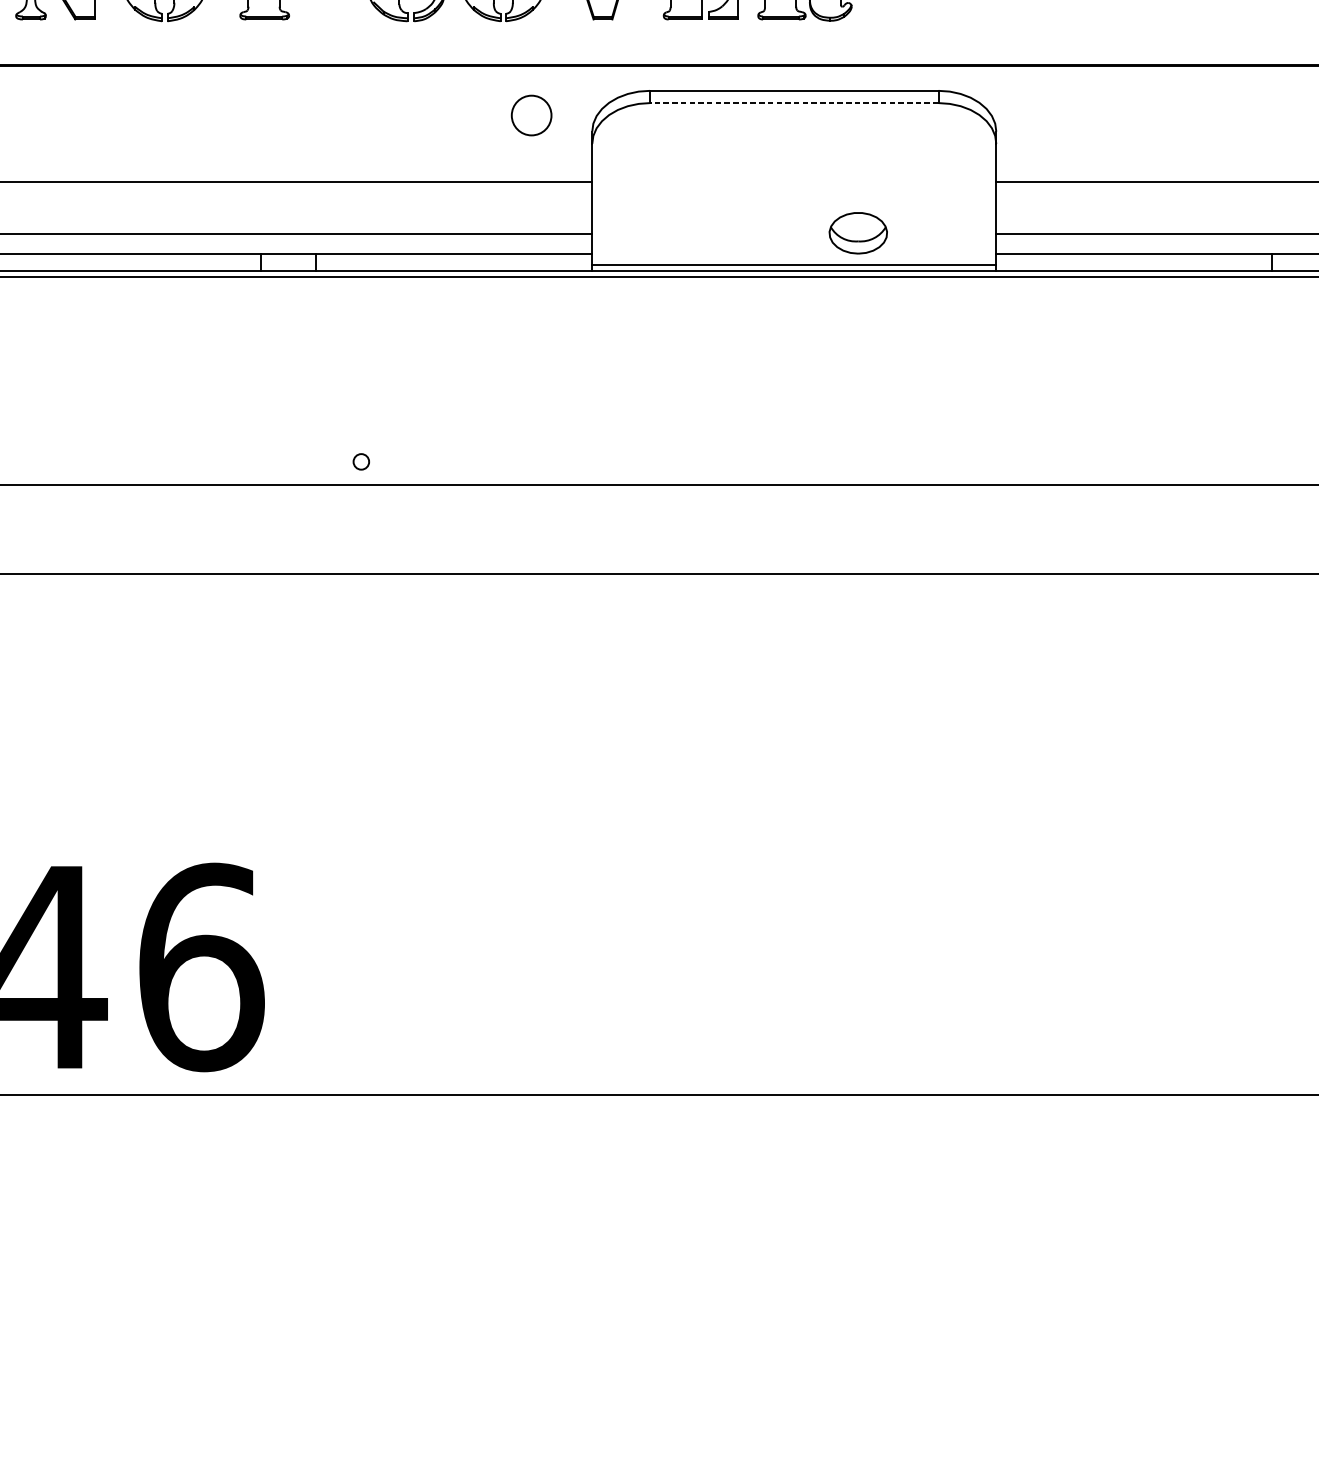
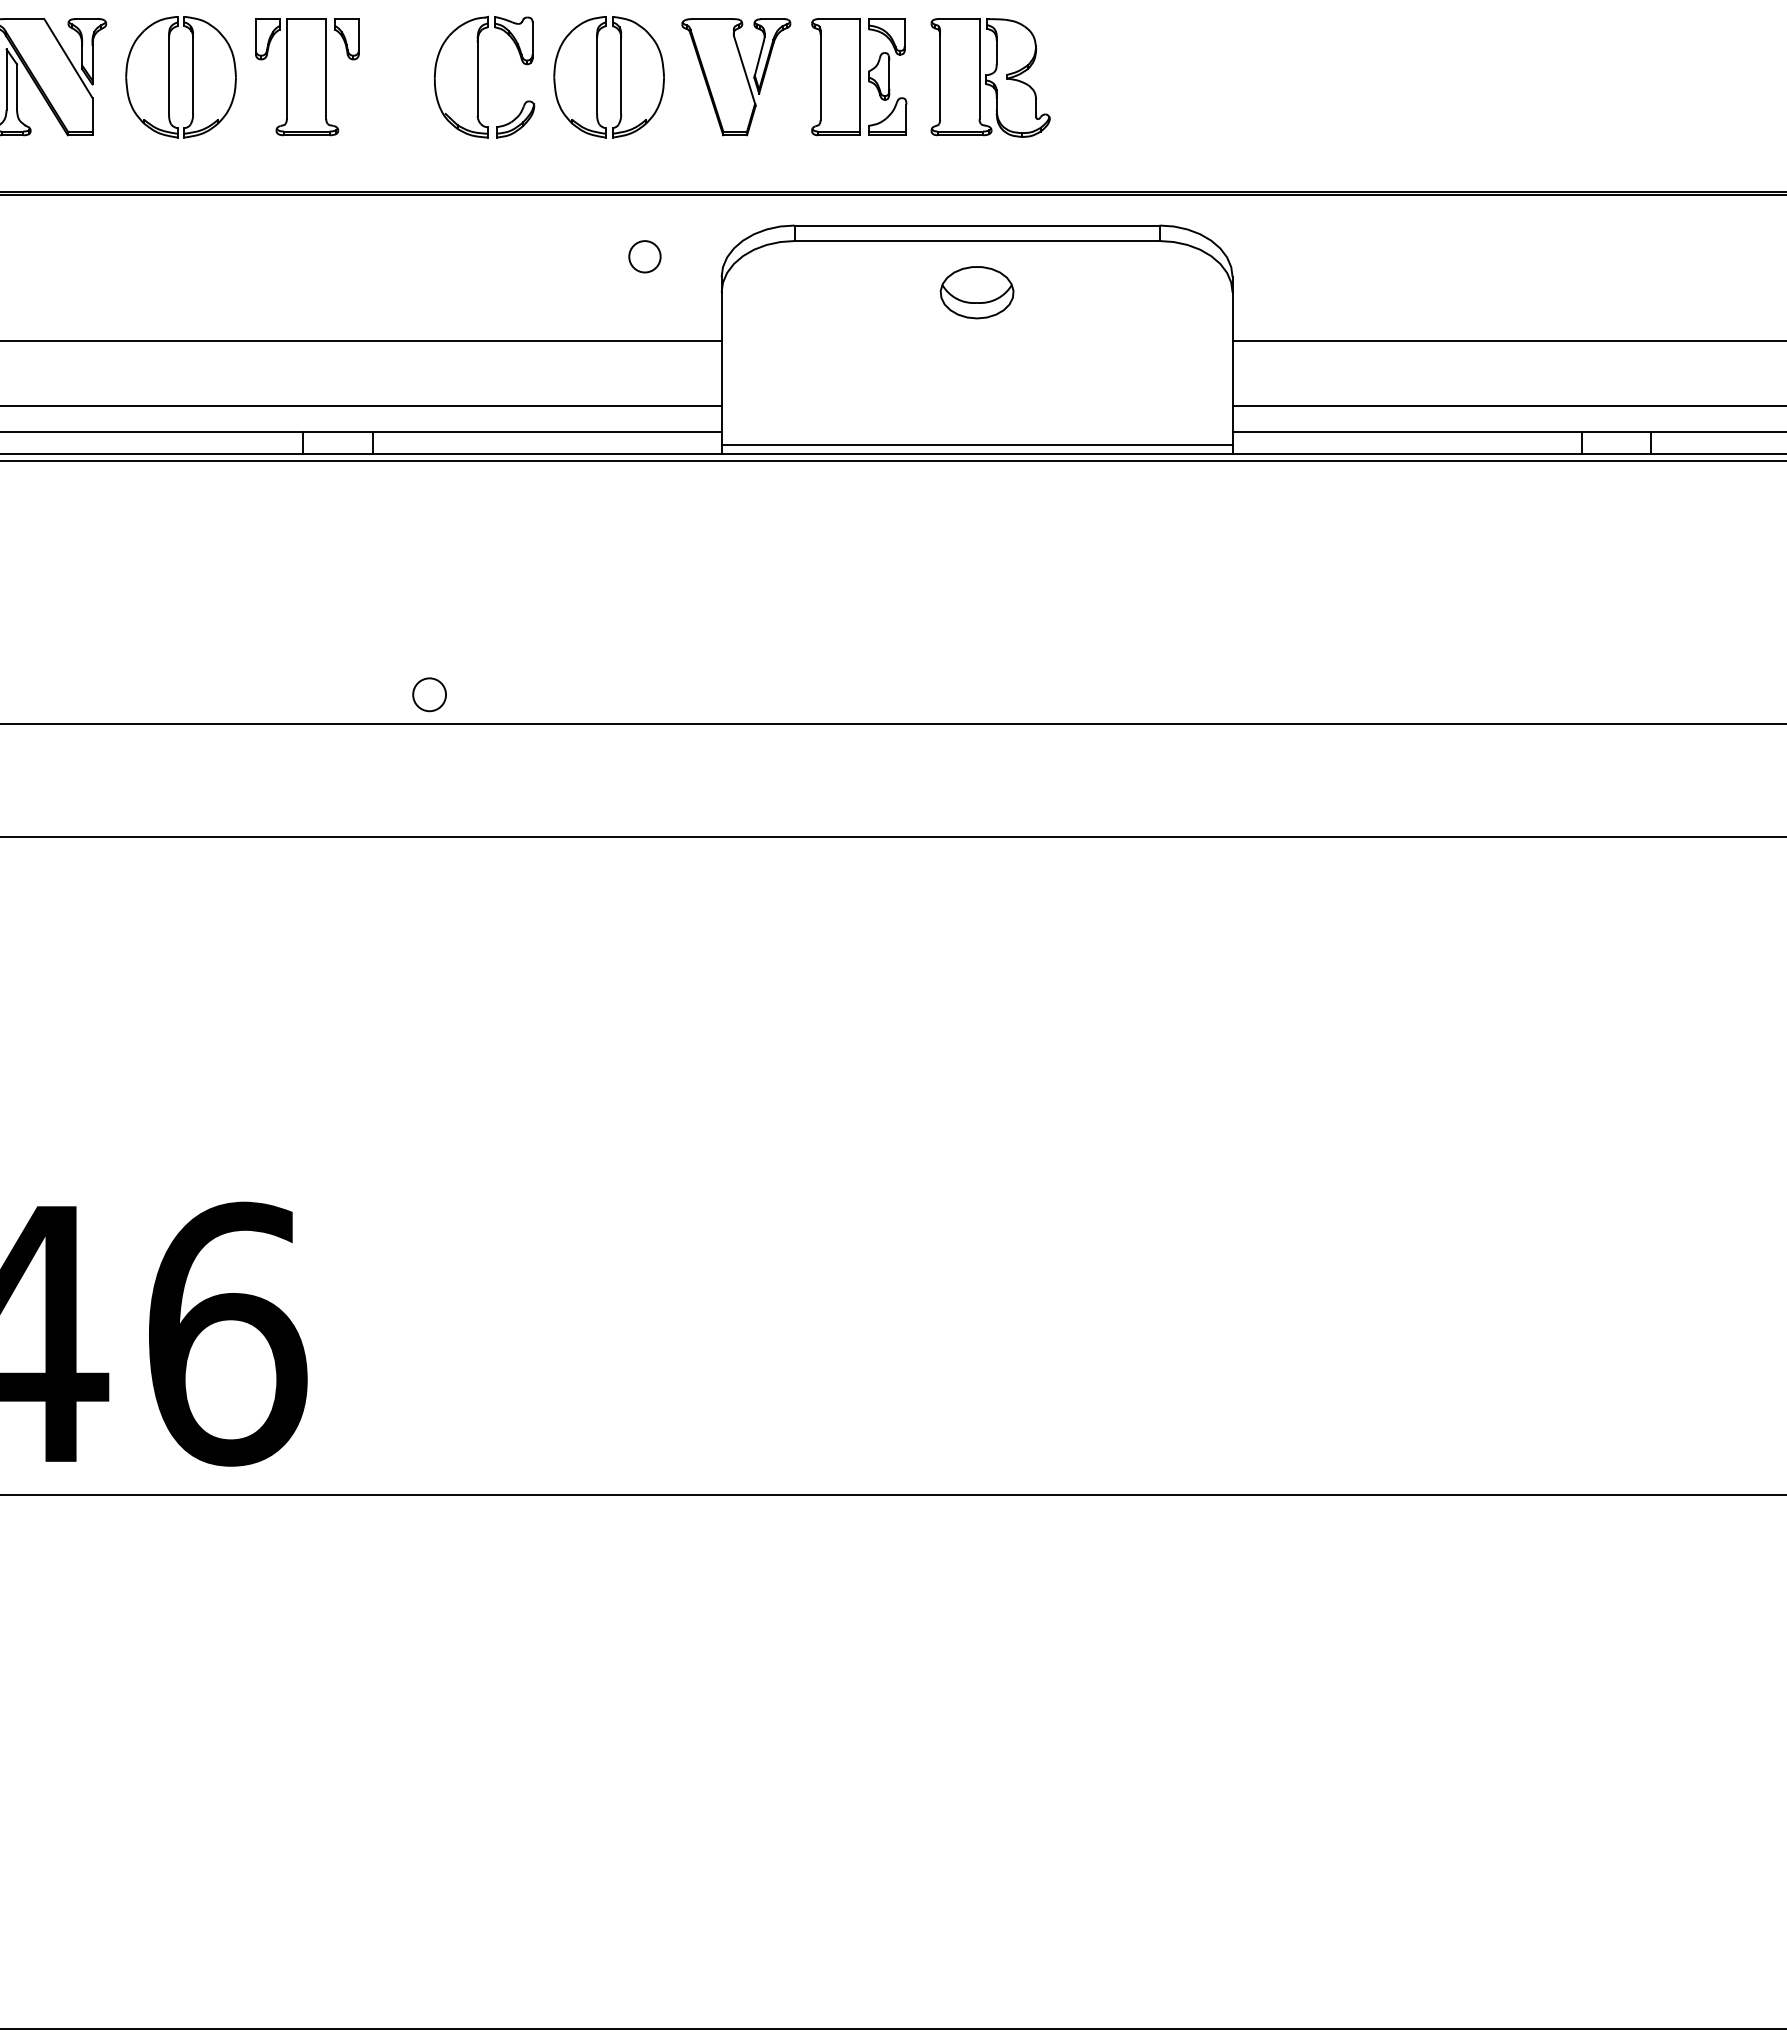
line: (794, 103) -> (977, 241), dashed -> solid
circle: (531, 115) -> (644, 256), size x0.62
part: (857, 233) -> (976, 292), moved
circle: (361, 461) -> (429, 694), size x1.67

